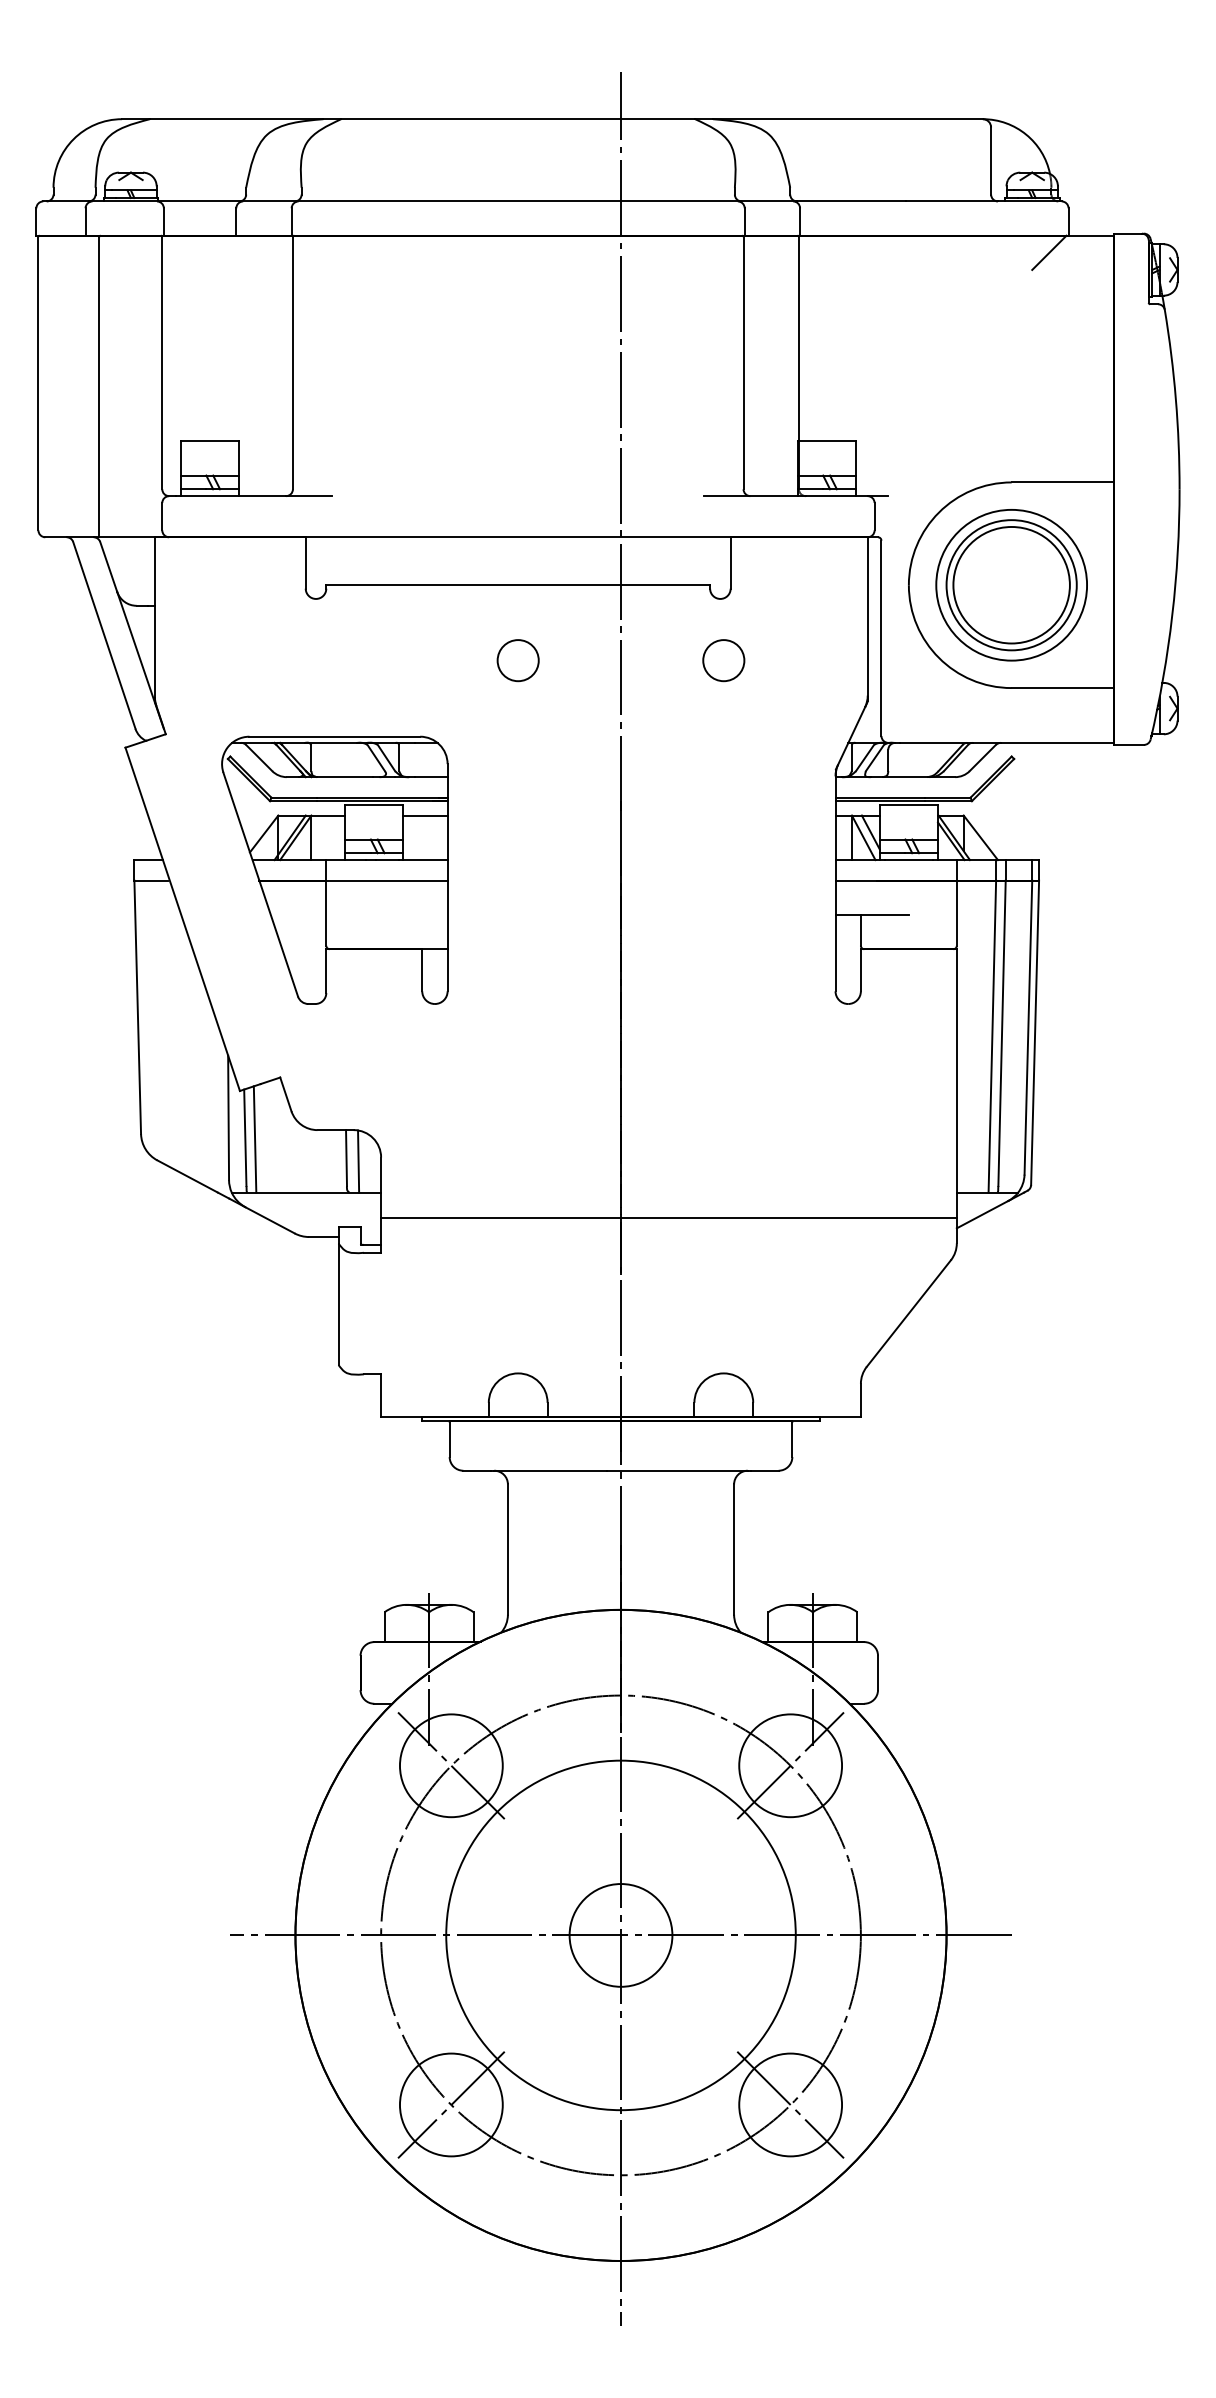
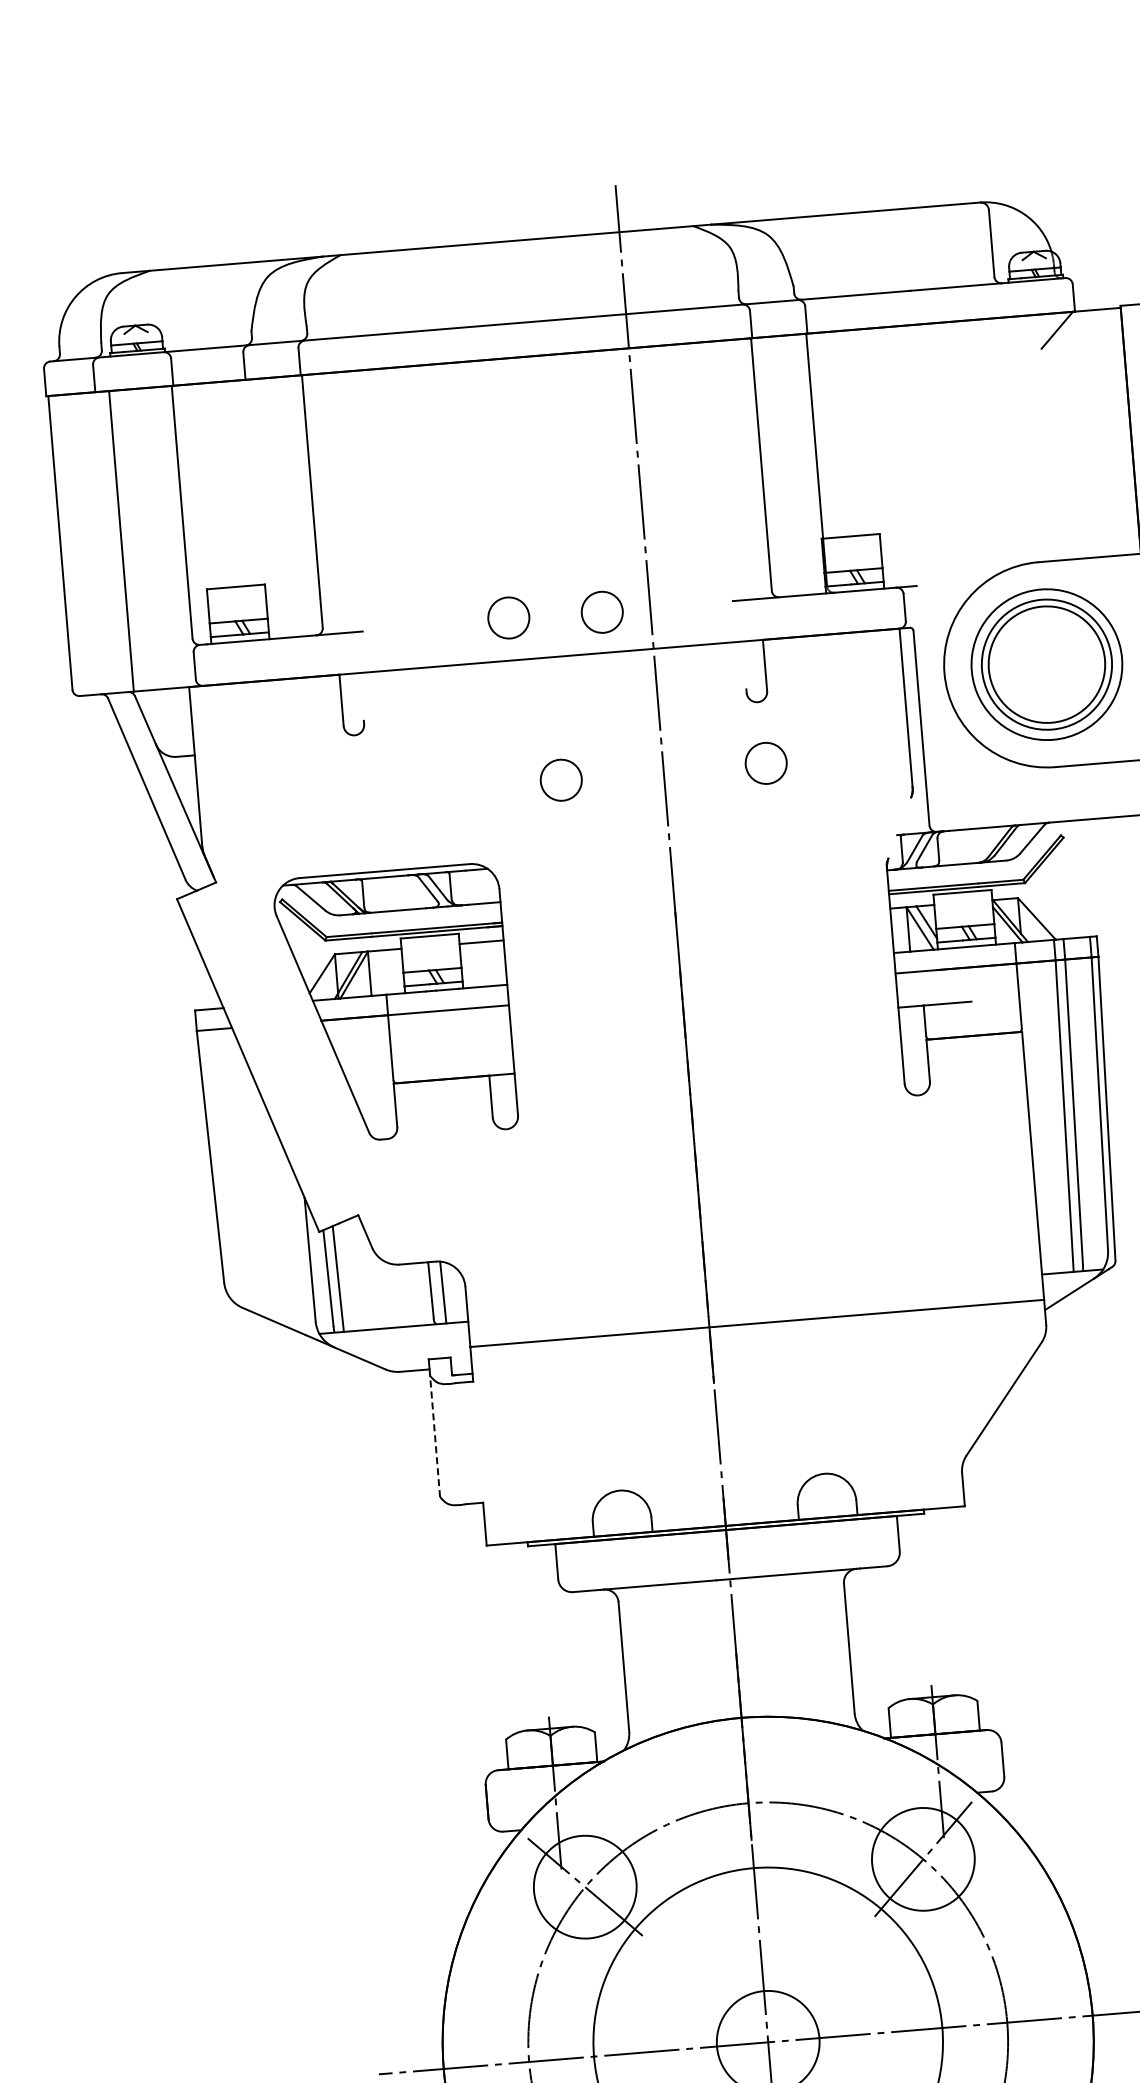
circle: (478, 494) -> (508, 617), added
circle: (572, 496) -> (601, 612), added
line: (518, 585) -> (555, 705), removed
line: (851, 735) -> (899, 827), removed
line: (338, 1304) -> (434, 1436), solid -> dashed

